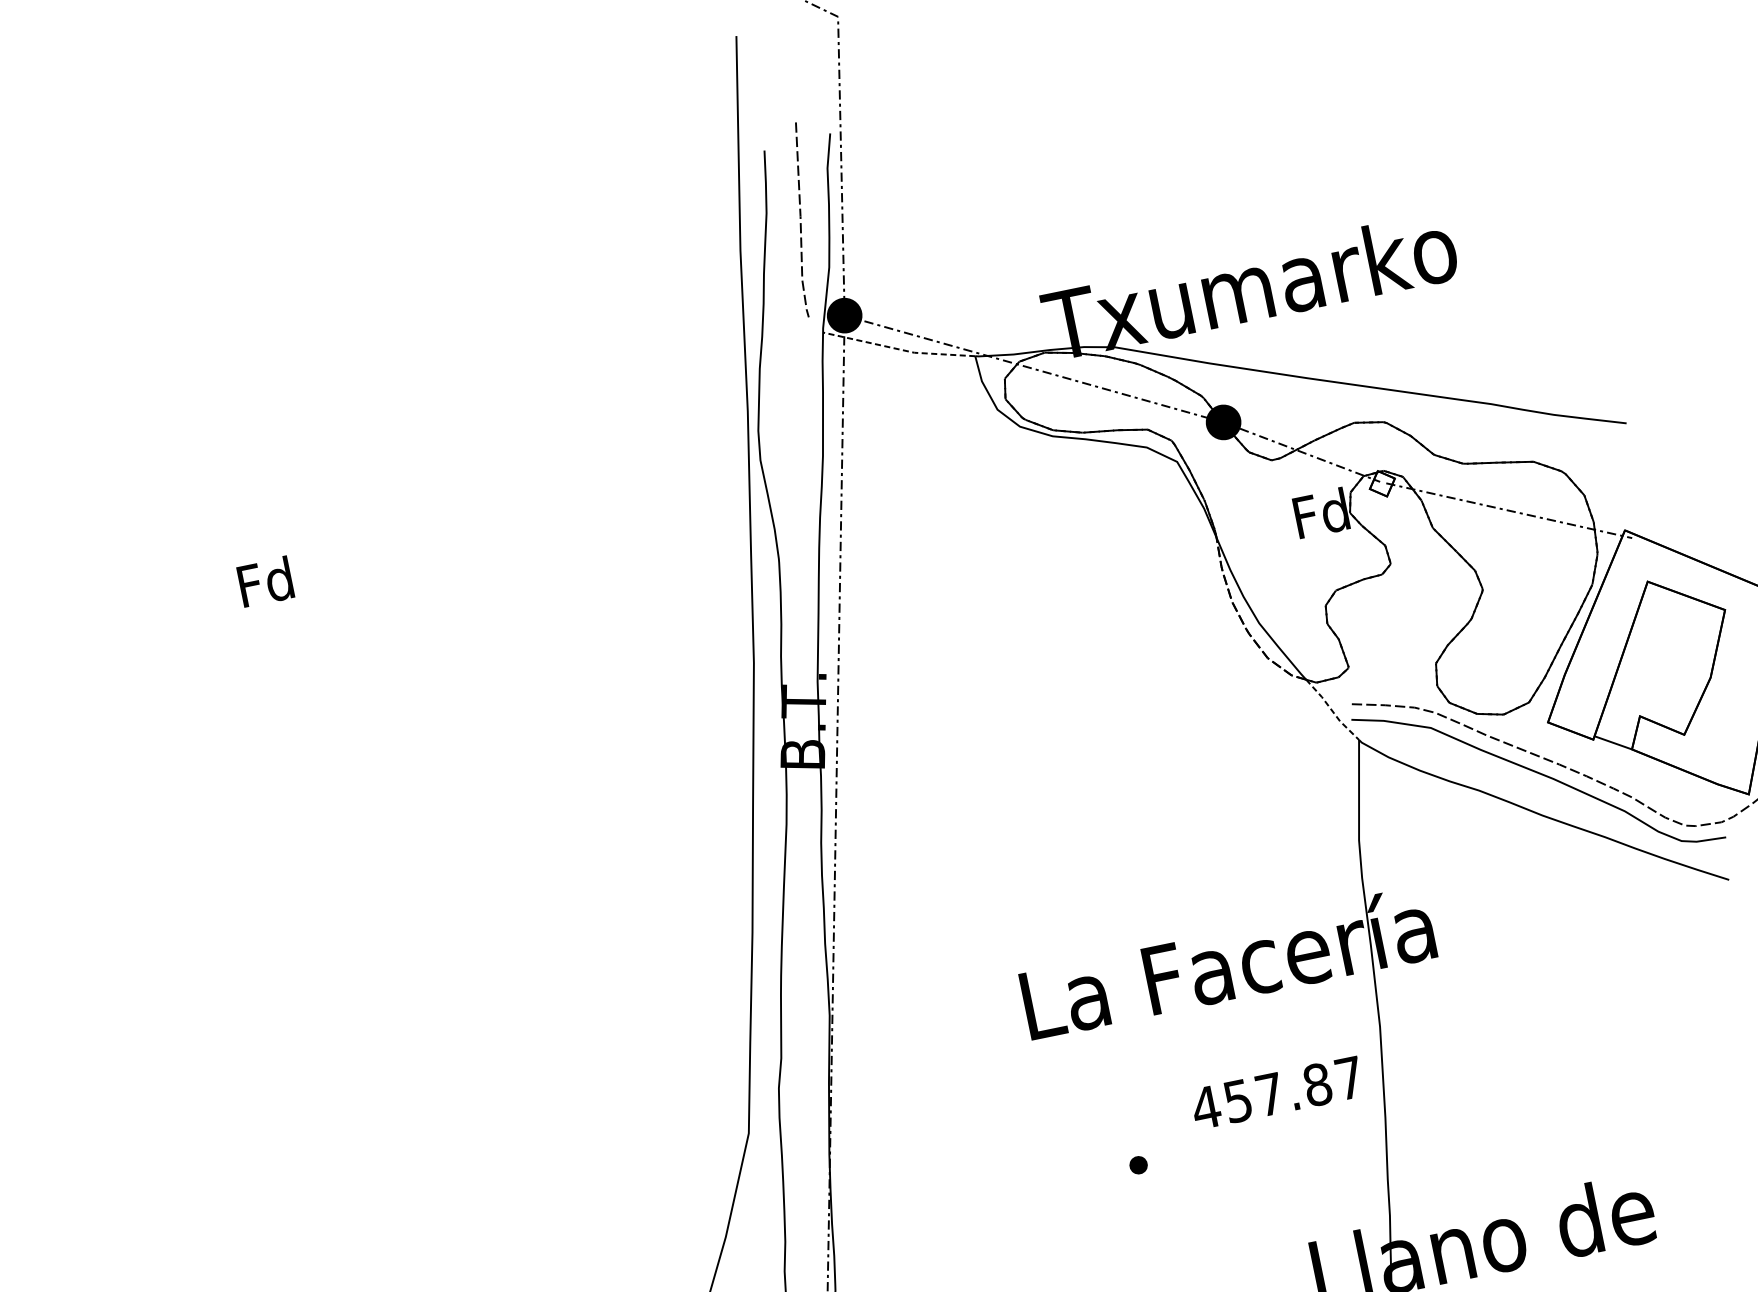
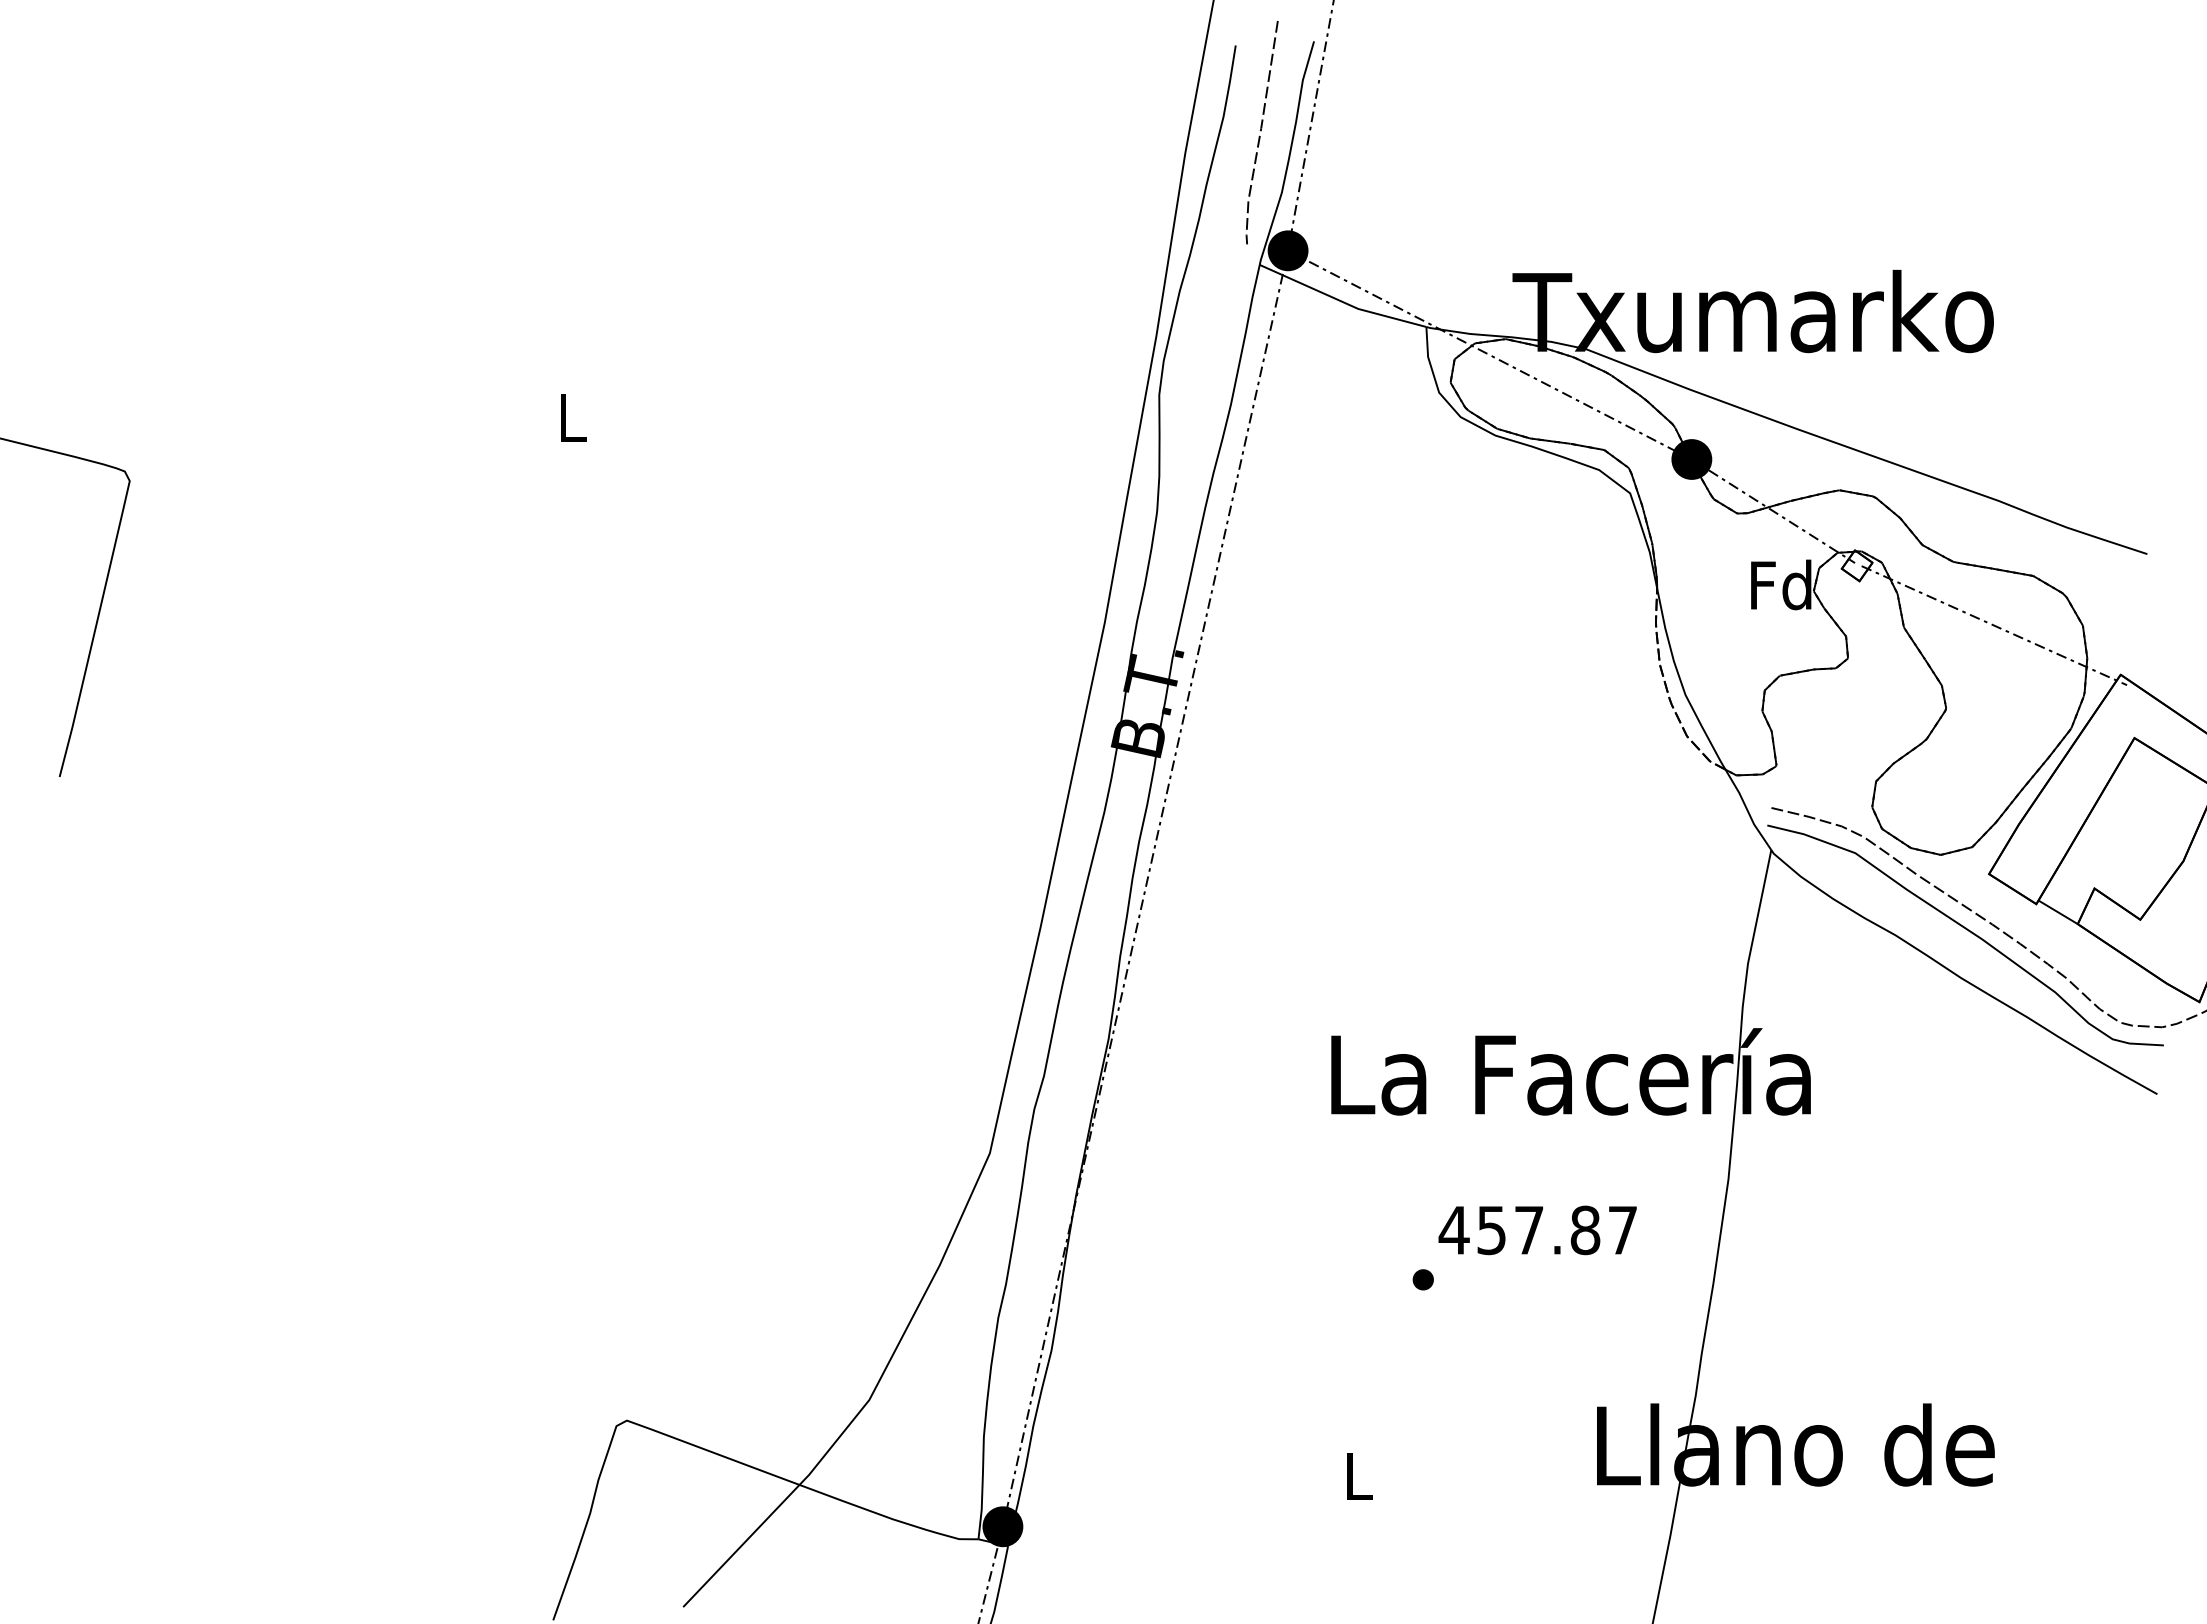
line: (898, 349) -> (1341, 301), dashed -> solid
text: (265, 581) -> (571, 417), Fd -> L
line: (1331, 710) -> (1747, 810), dashed -> solid
text: (1276, 1093) -> (1537, 1230), moved

